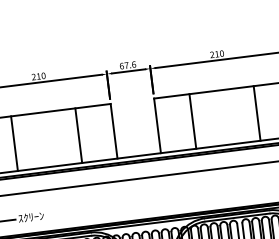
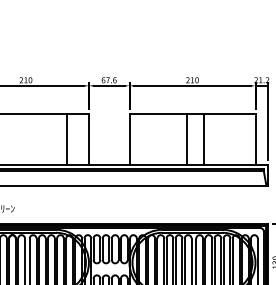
line: (257, 112) -> (203, 138), moved
line: (192, 120) -> (186, 138), moved
line: (78, 134) -> (66, 138), moved

